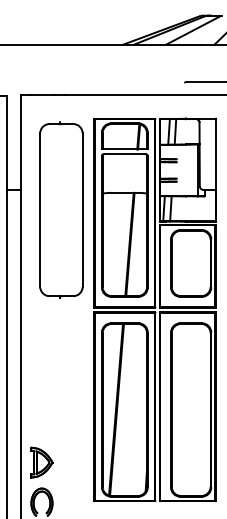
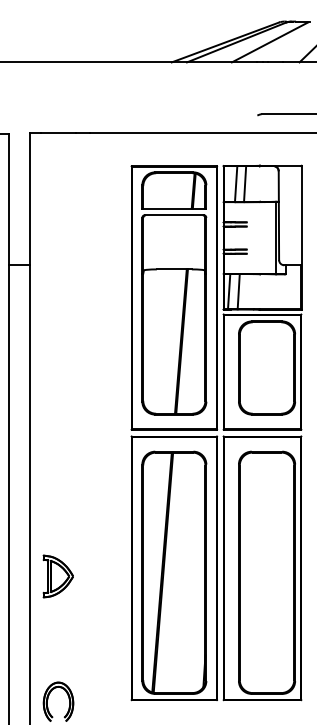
part: (61, 209) -> (85, 292), removed
part: (41, 462) -> (57, 576), moved

